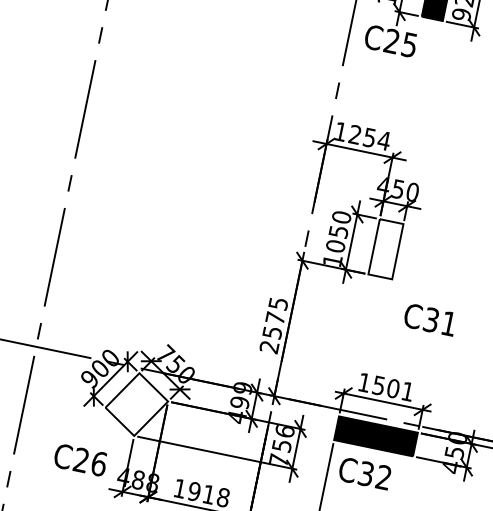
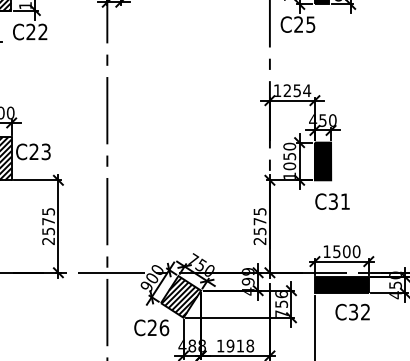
fill: (385, 249) -> (322, 161), added
text: (430, 319) -> (332, 201), moved
text: (407, 391) -> (356, 251), 1501 -> 1500
hatch: (134, 405) -> (179, 297), added
text: (80, 459) -> (151, 327), moved
text: (364, 472) -> (352, 311), moved

